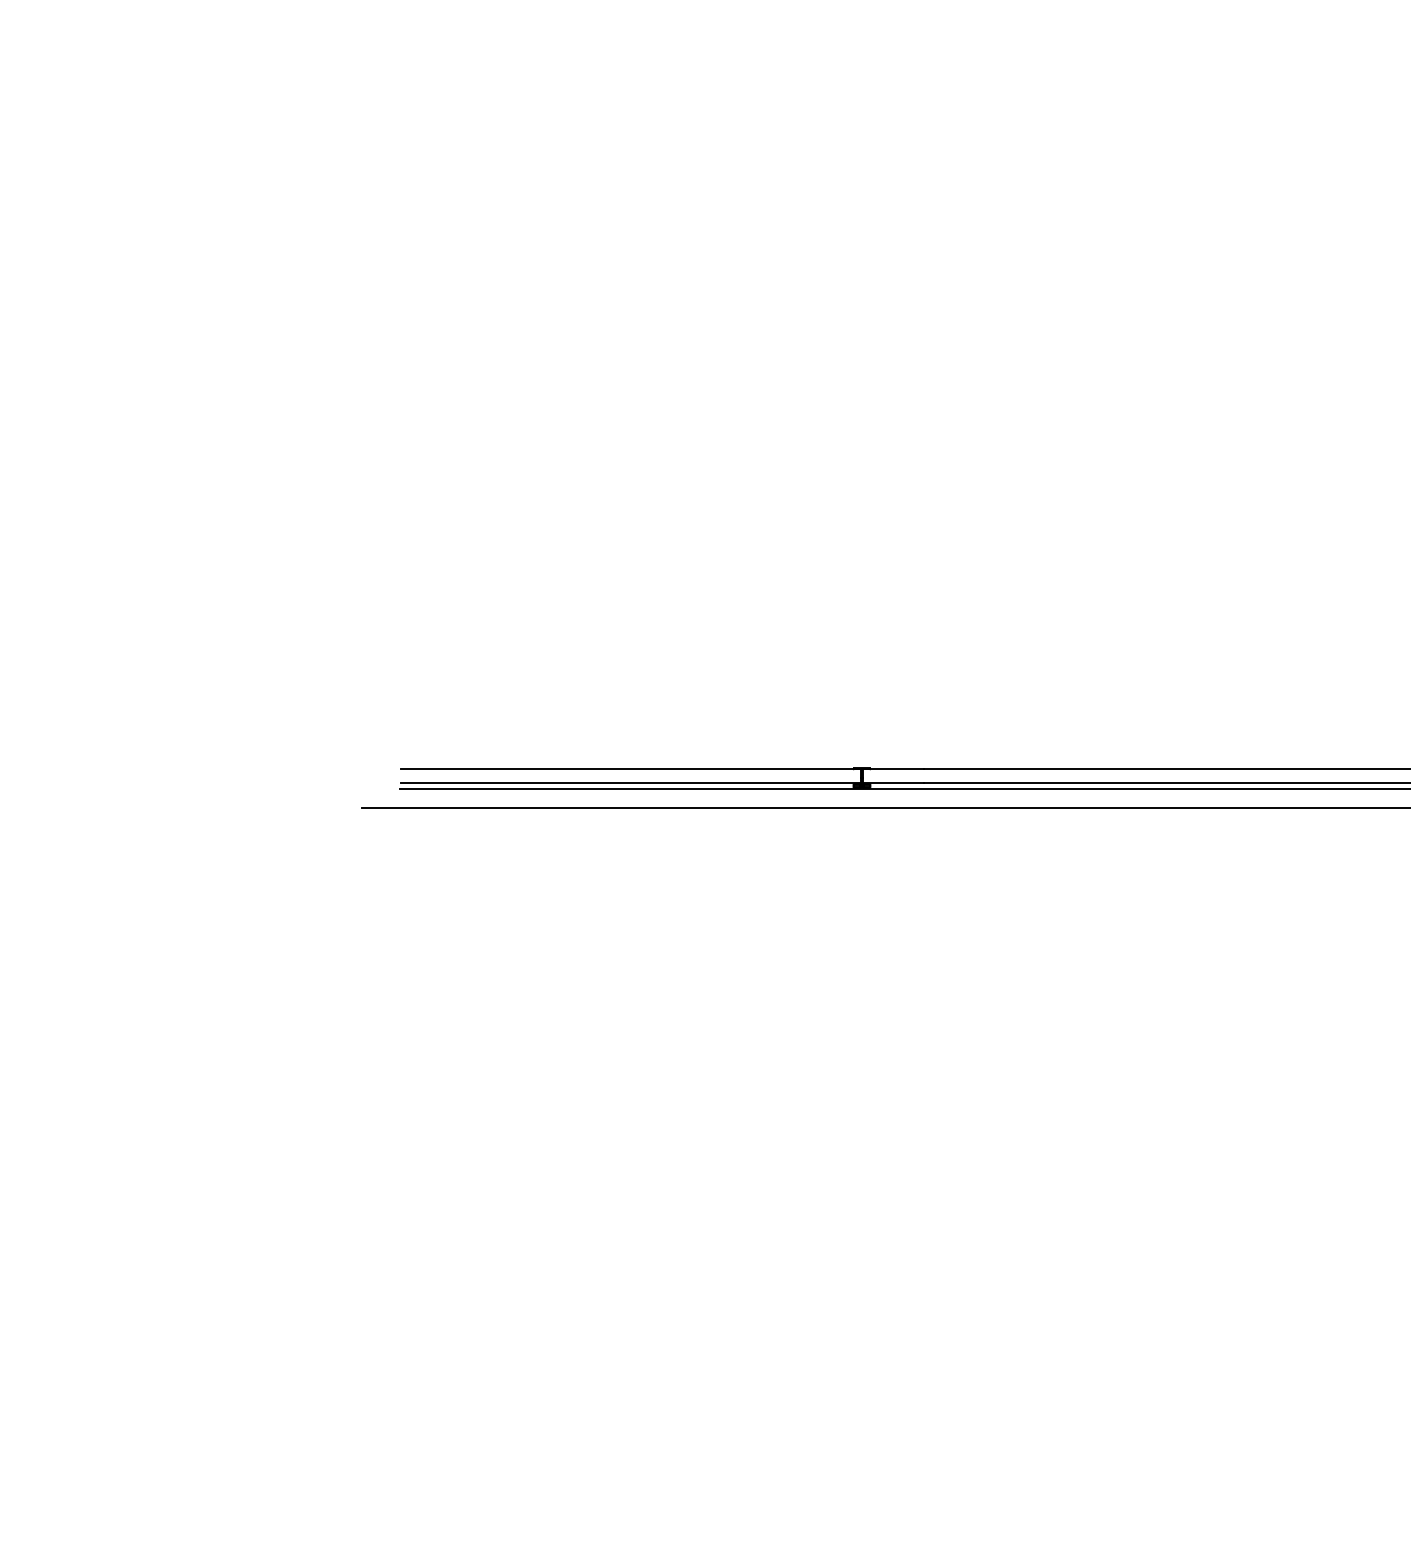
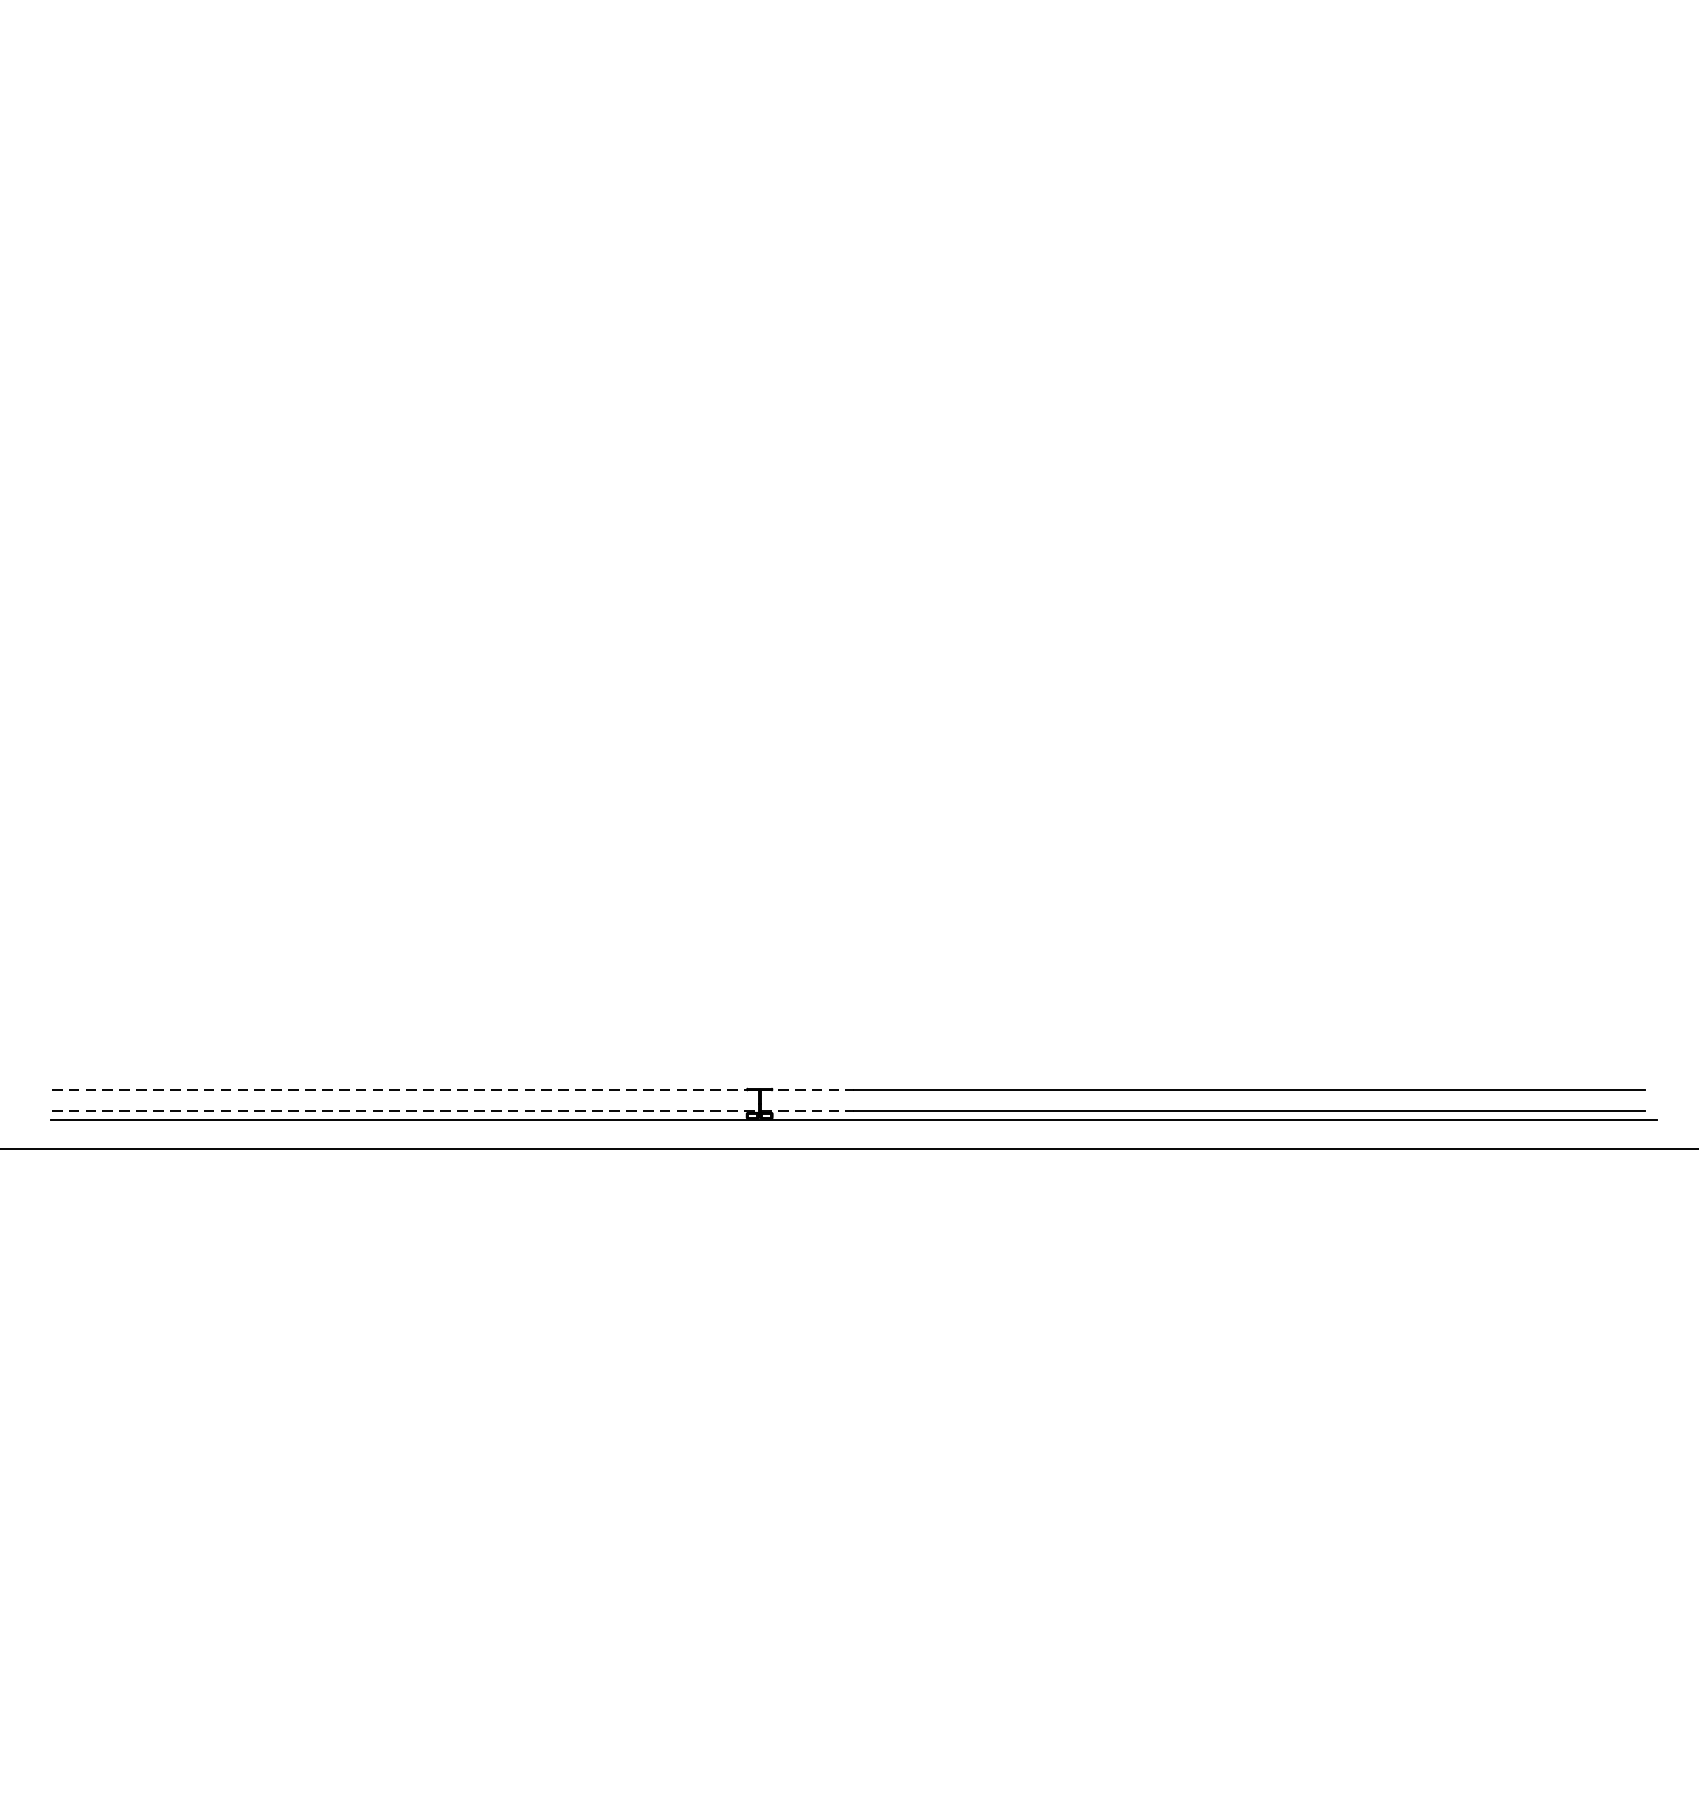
line: (662, 769) -> (453, 1090), solid -> dashed
line: (662, 782) -> (453, 1110), solid -> dashed

